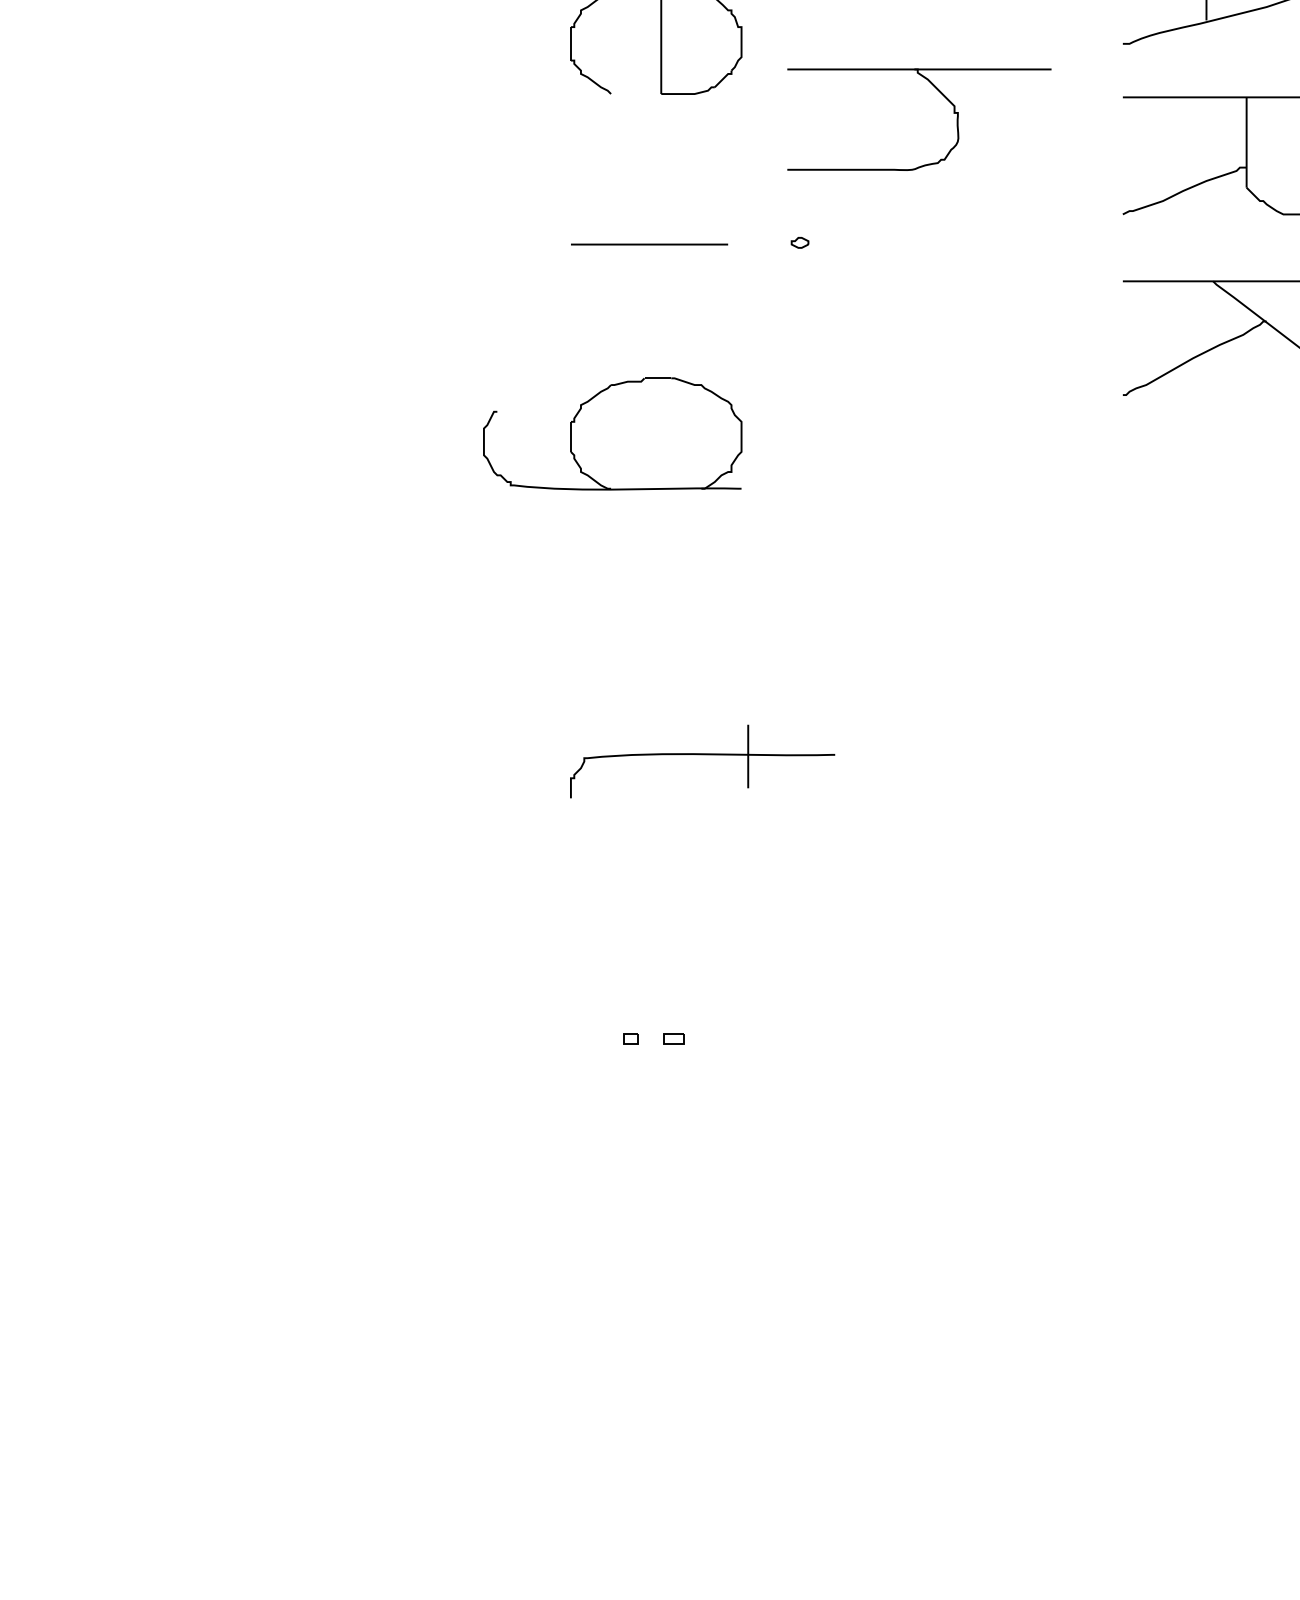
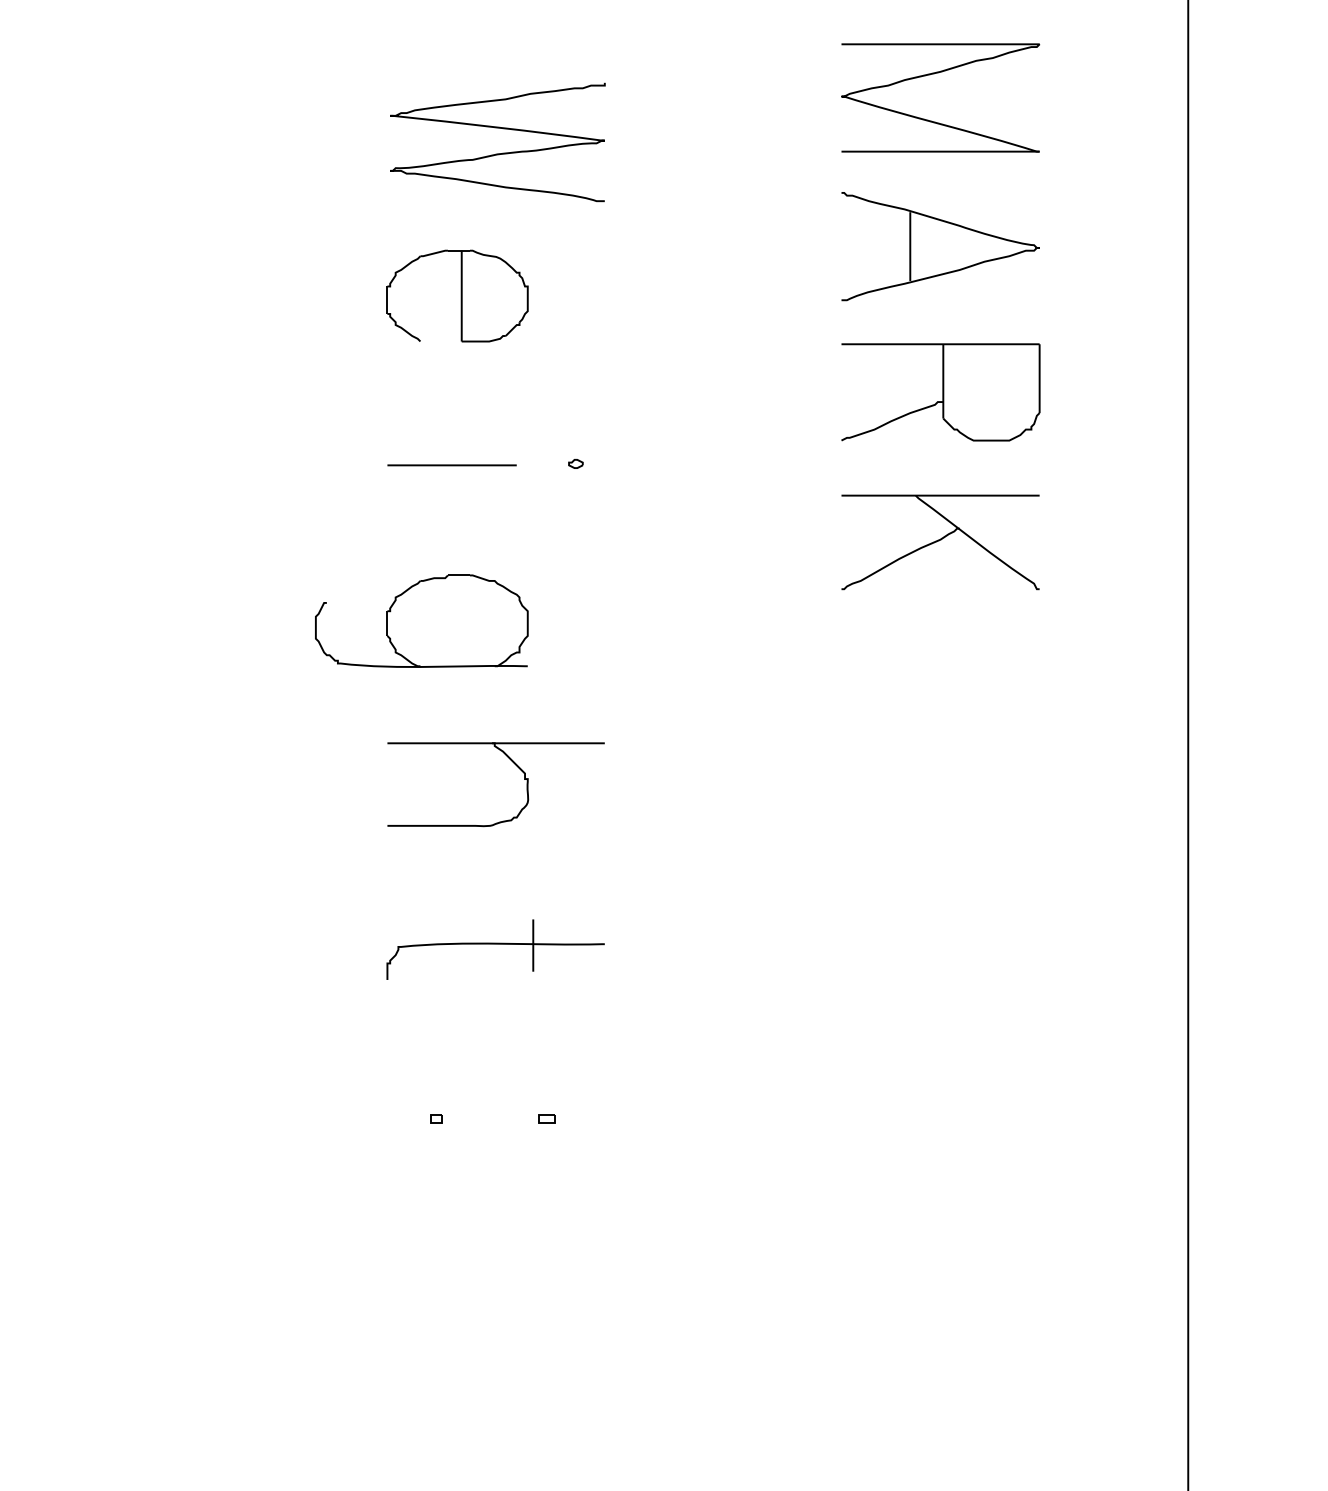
part: (941, 95) -> (514, 764), moved
part: (702, 761) -> (495, 949), moved
part: (673, 1038) -> (546, 1118), moved

